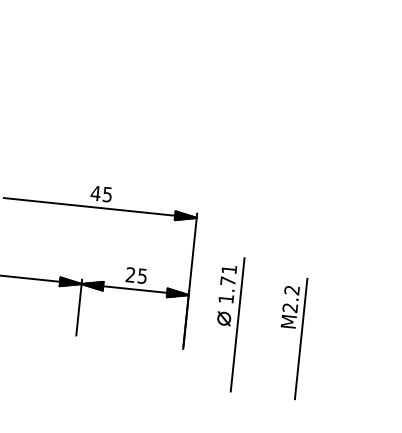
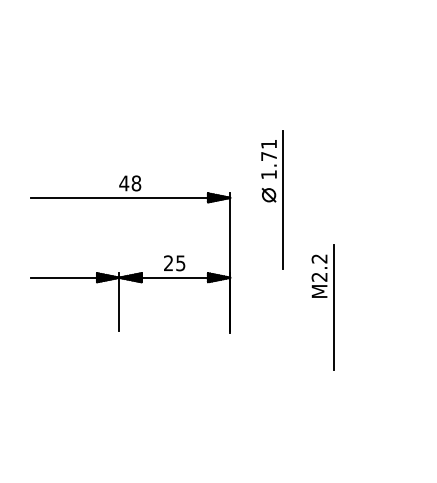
text: (107, 194) -> (136, 183), 45 -> 48
part: (227, 323) -> (272, 199), moved
part: (291, 327) -> (322, 297), moved

